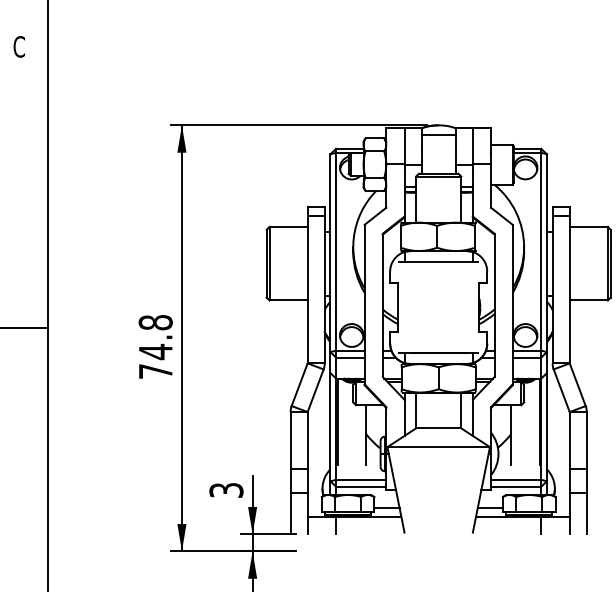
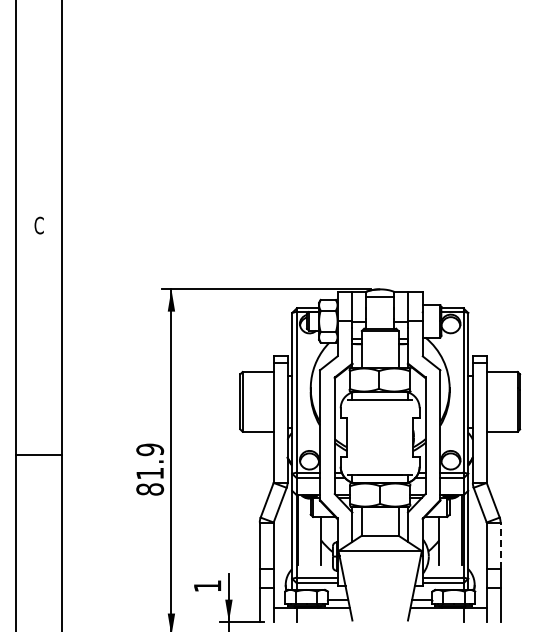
text: (156, 346) -> (150, 469), 74.8 -> 81.9
line: (586, 440) -> (500, 545), solid -> dashed
text: (226, 490) -> (207, 586), 3 -> 1

